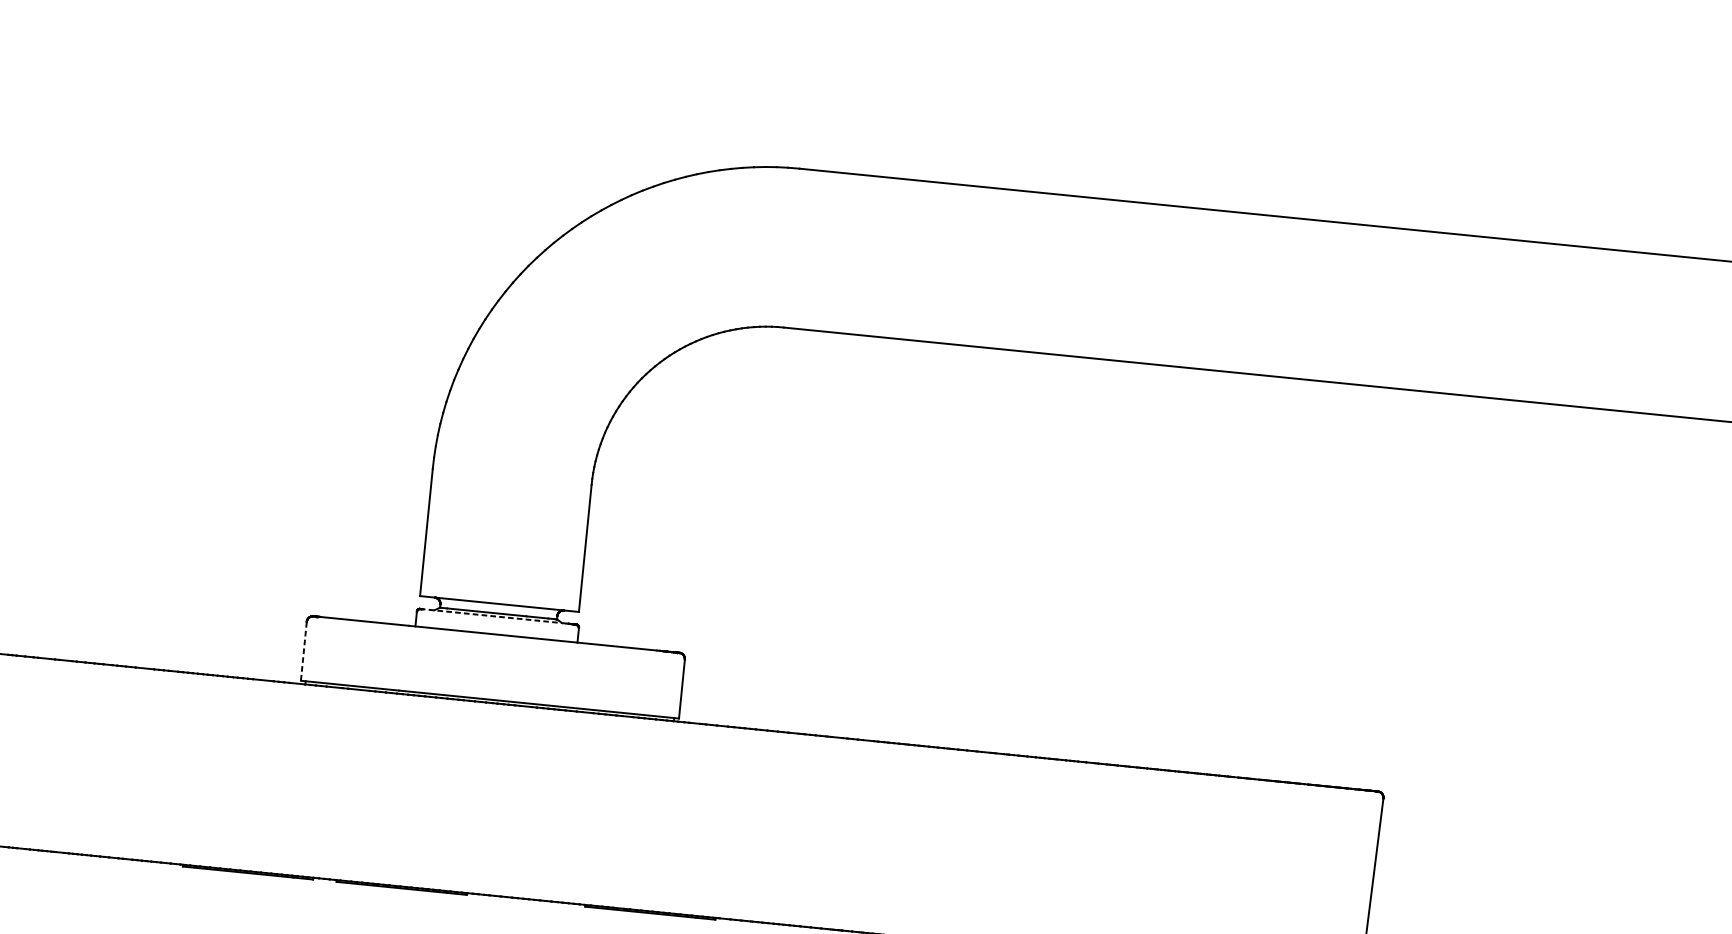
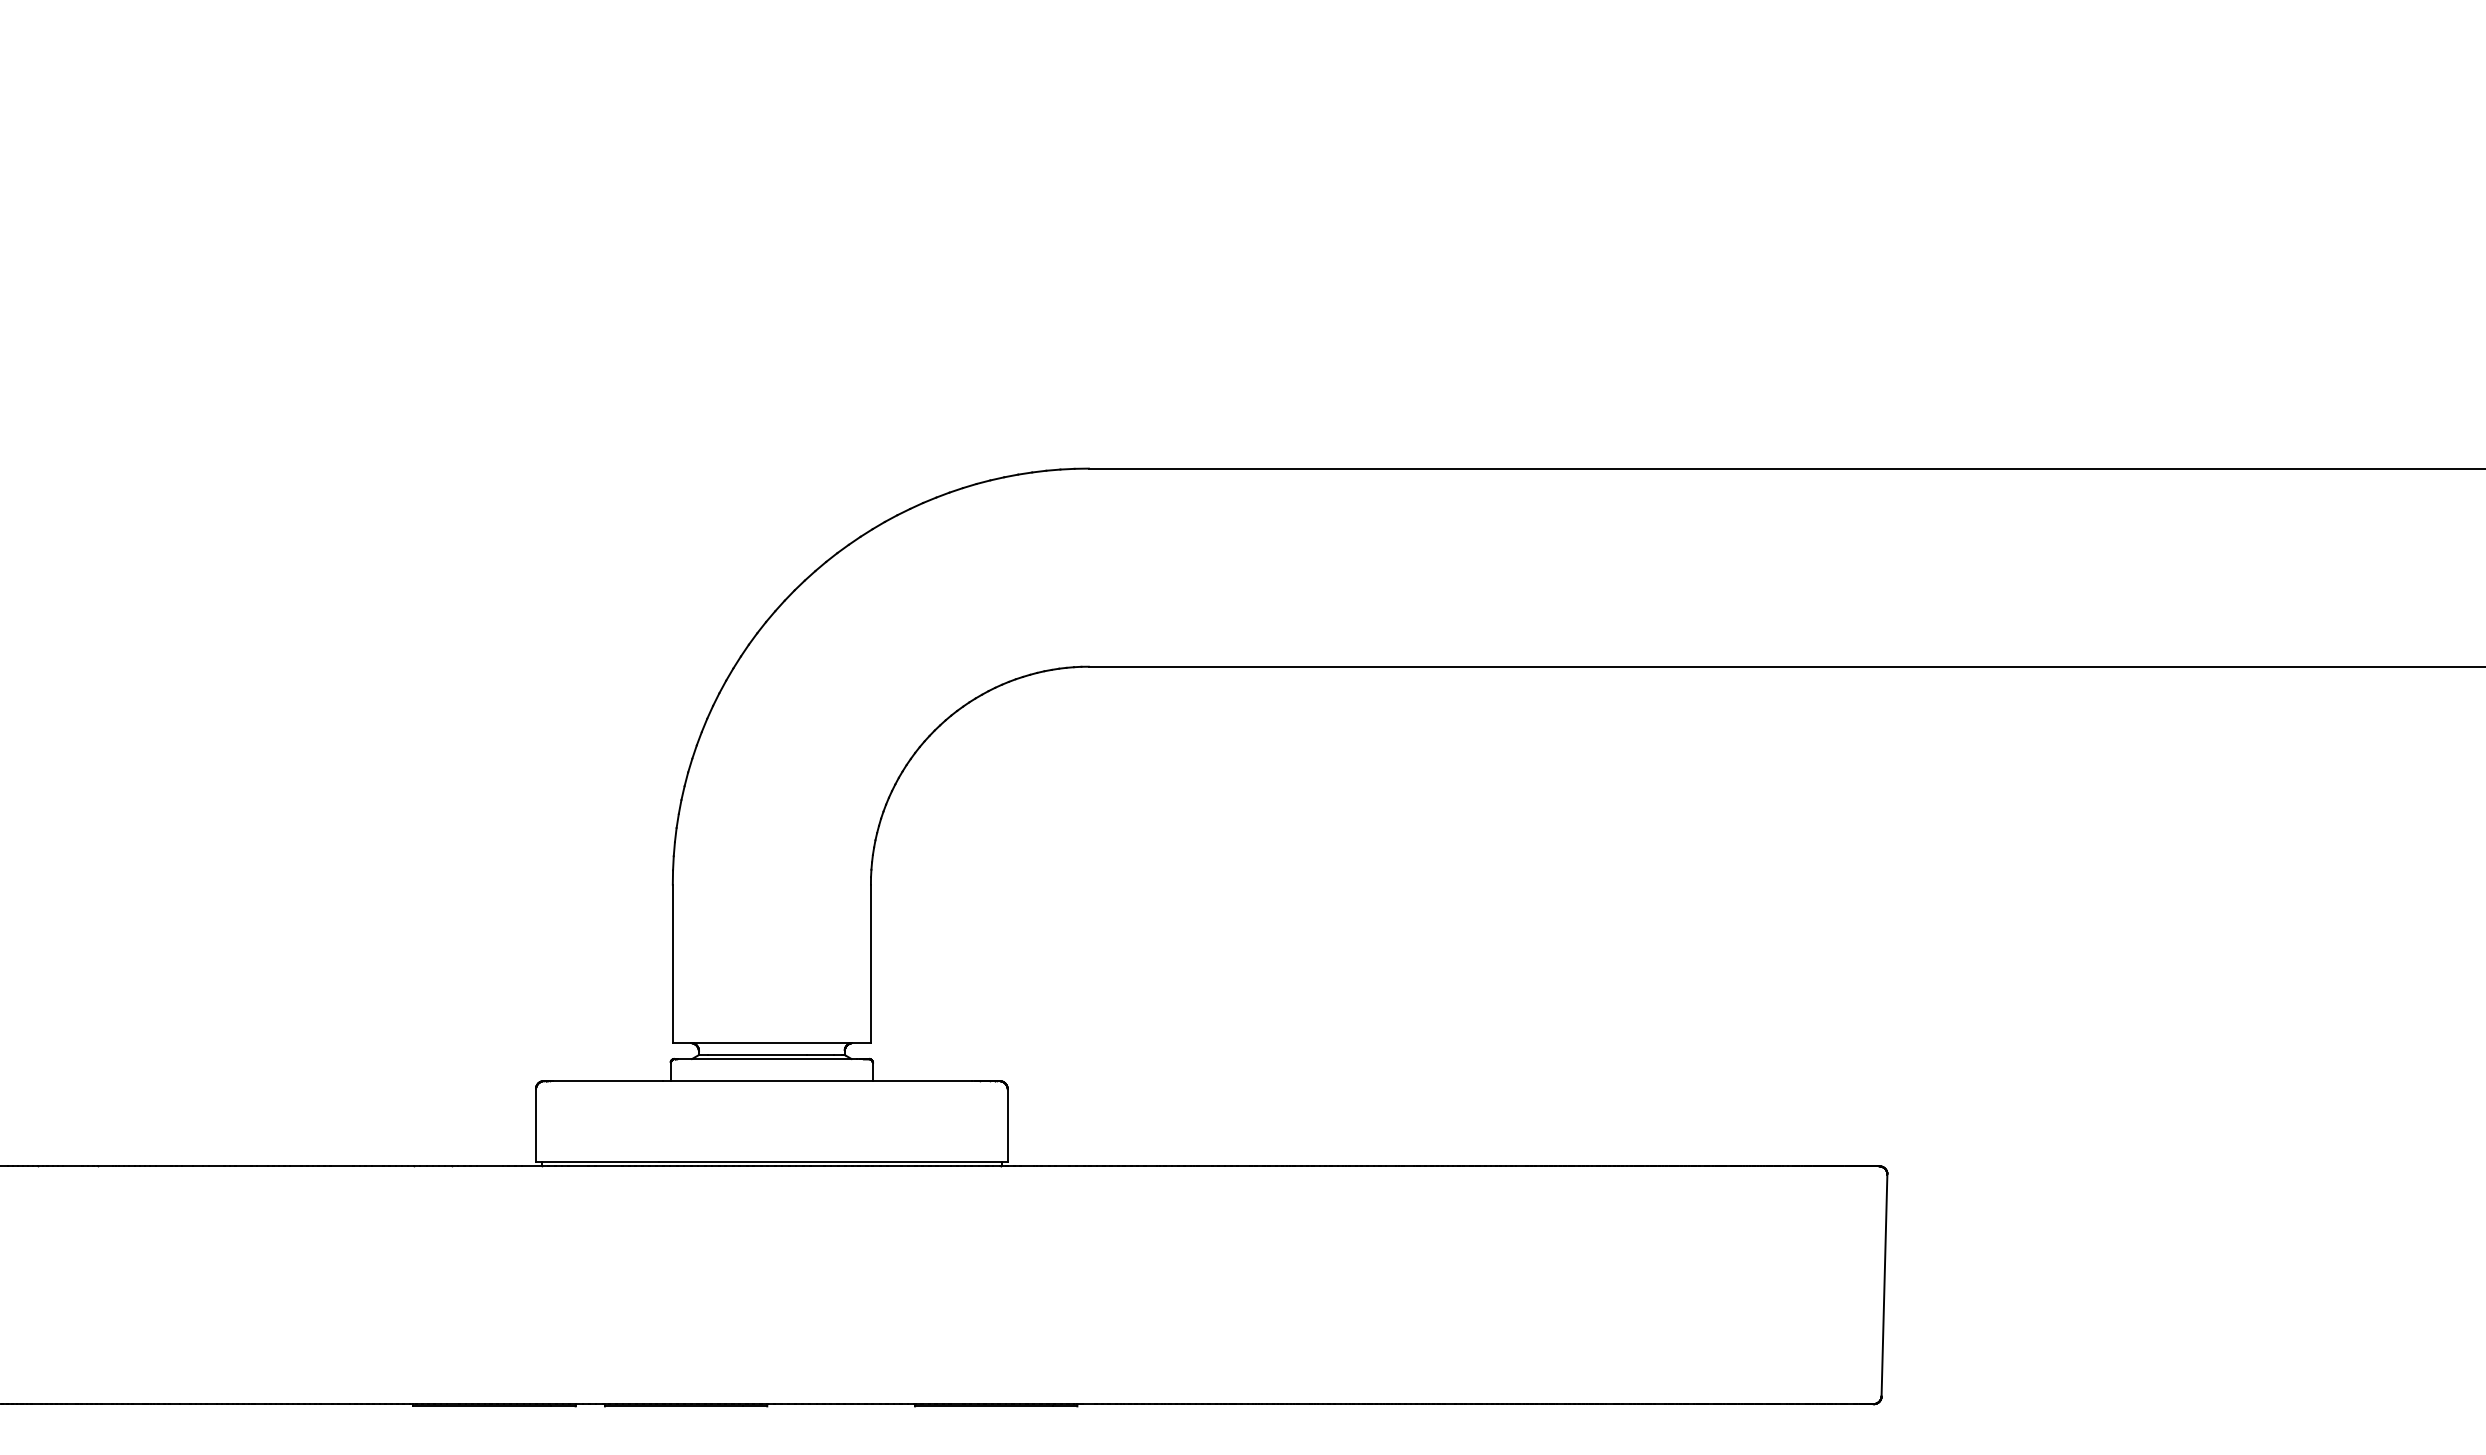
line: (494, 616) -> (767, 1059), dashed -> solid
line: (304, 651) -> (536, 1125), dashed -> solid

